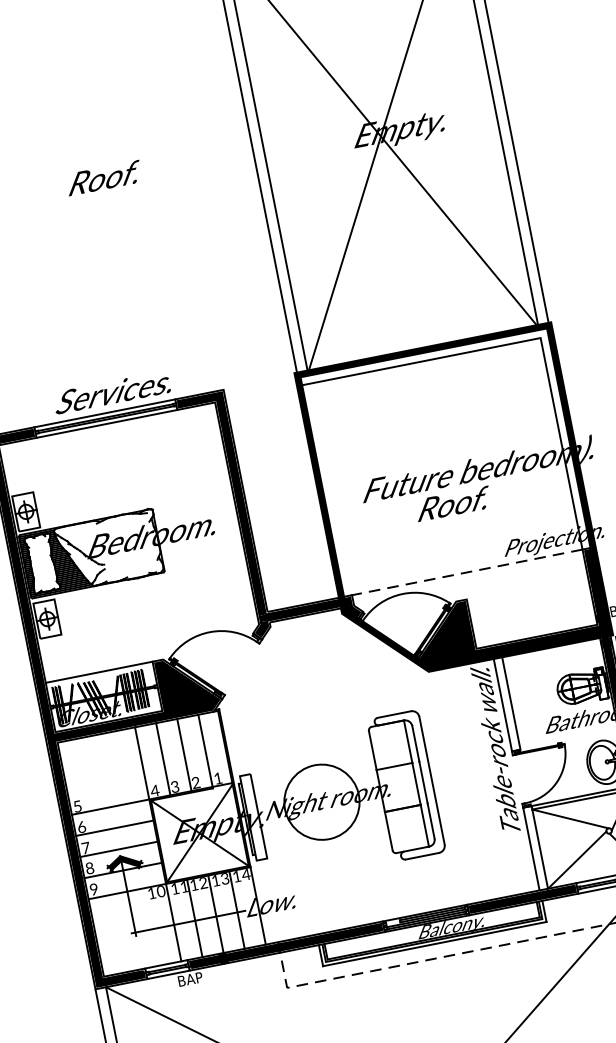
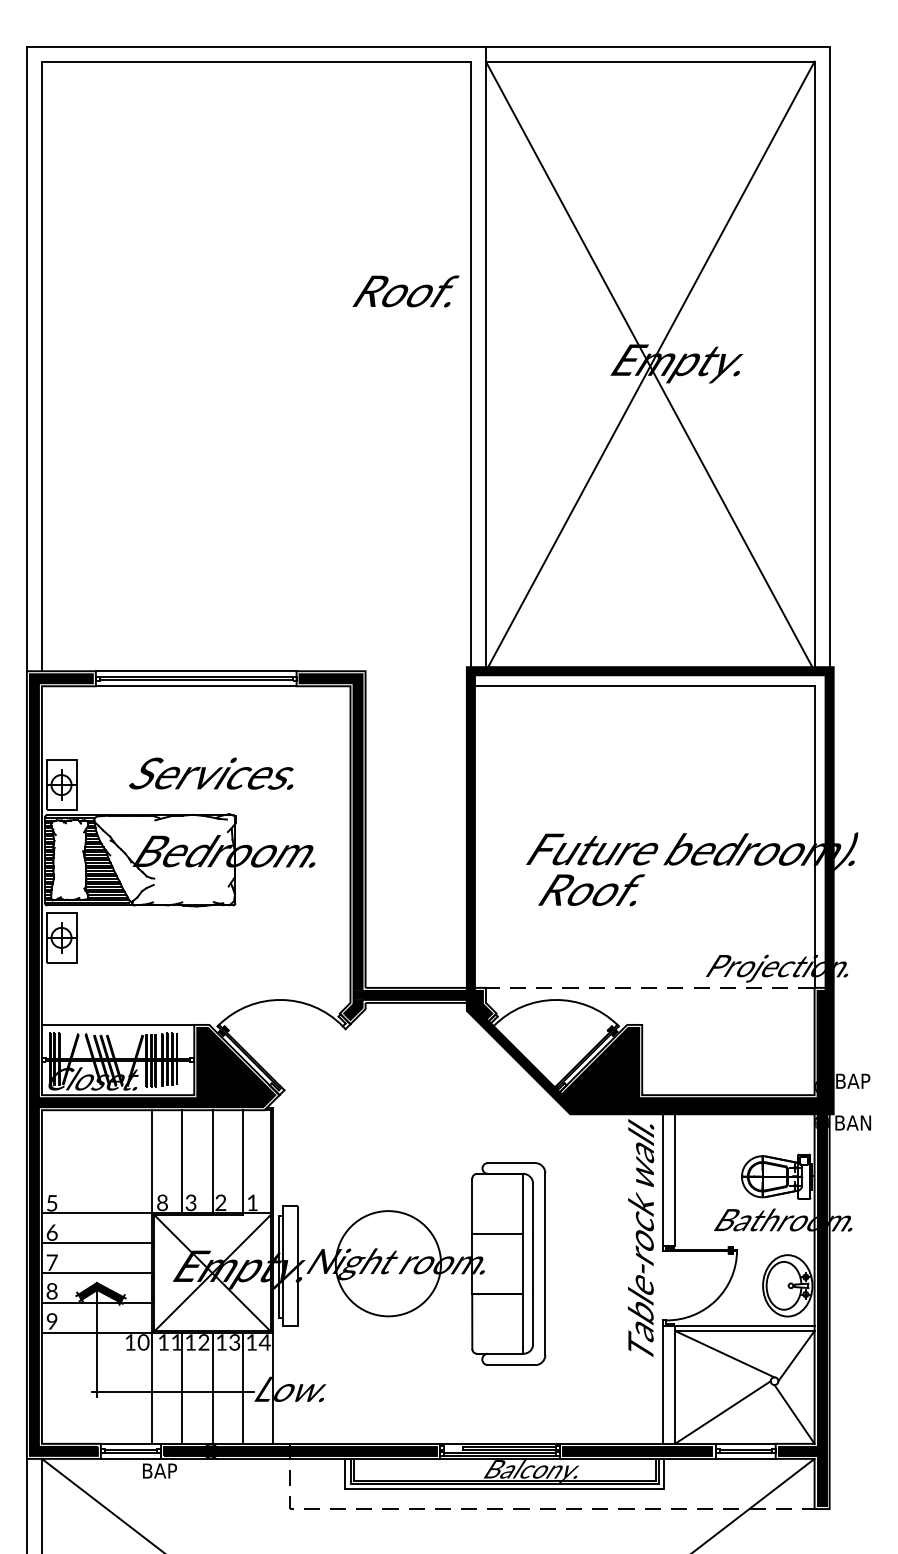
text: (103, 178) -> (405, 291), moved
text: (111, 392) -> (211, 773), moved
text: (453, 504) -> (591, 890), moved
text: (154, 790) -> (162, 1202), 4 -> 8

